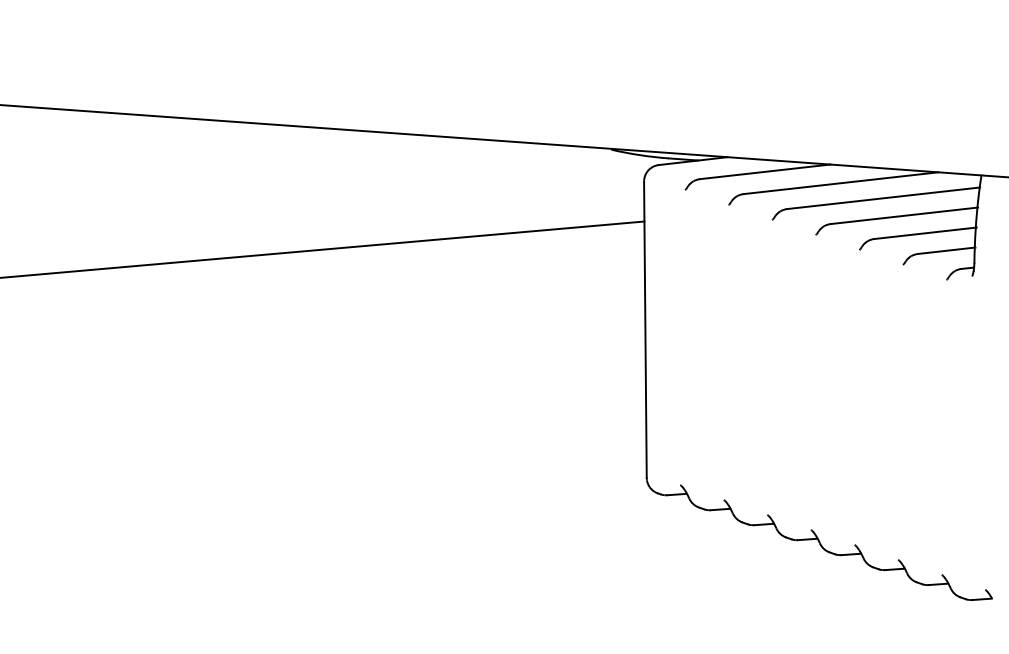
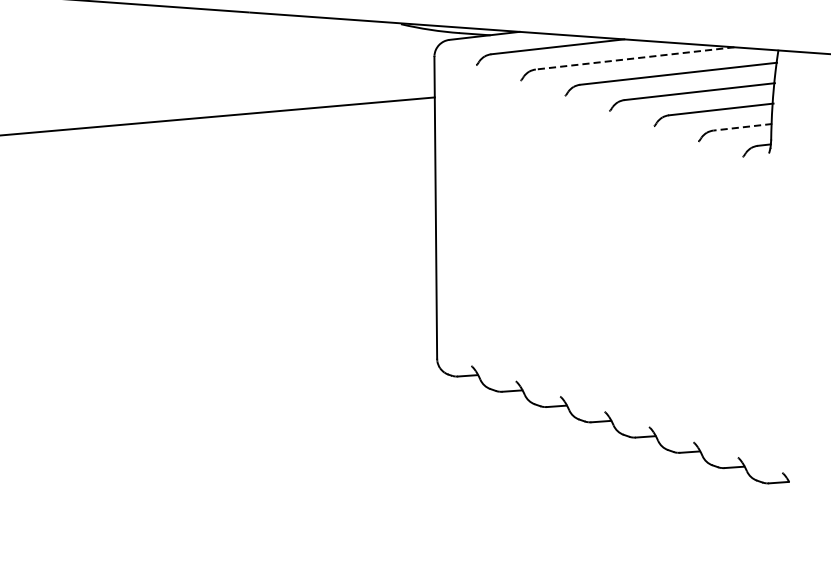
line: (840, 183) -> (634, 58), solid -> dashed
line: (946, 250) -> (742, 127), solid -> dashed

